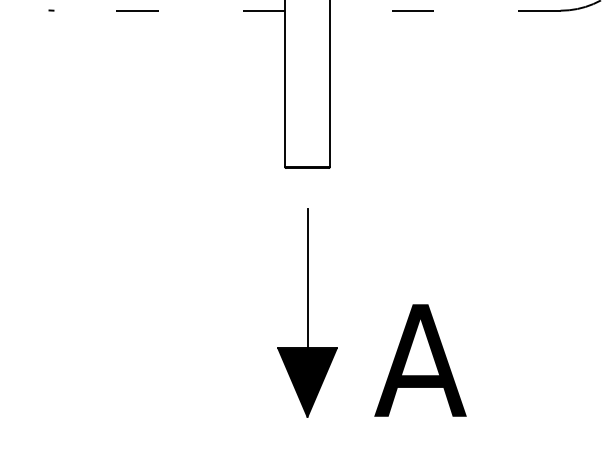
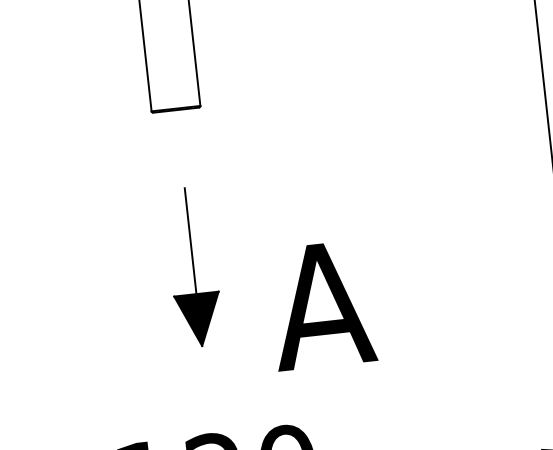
part: (307, 312) -> (193, 266), size x0.7

